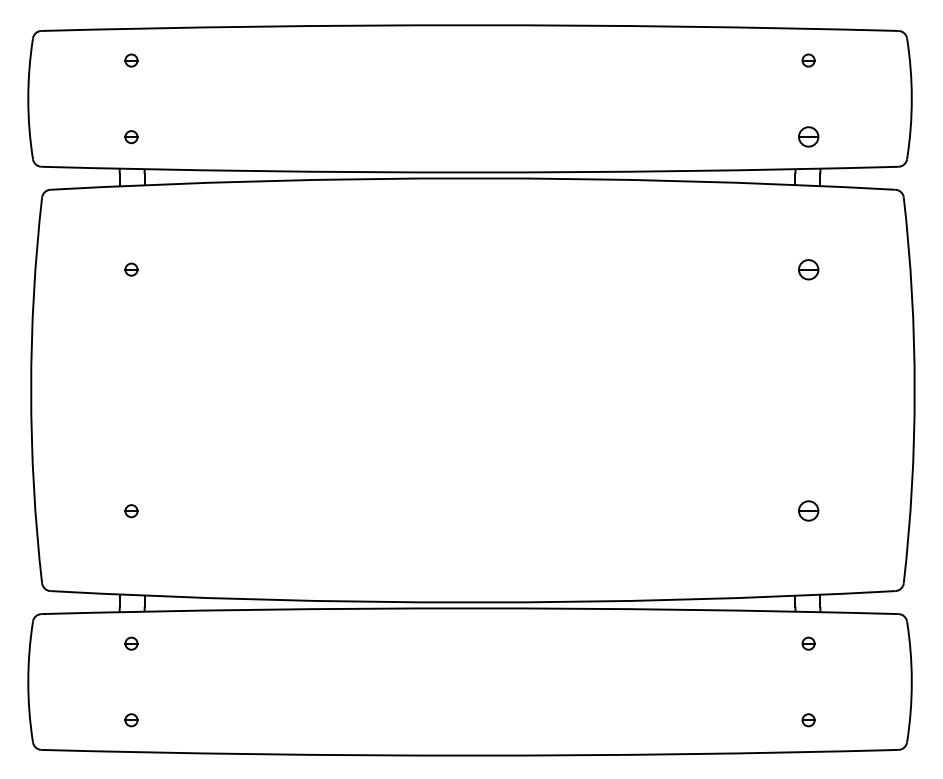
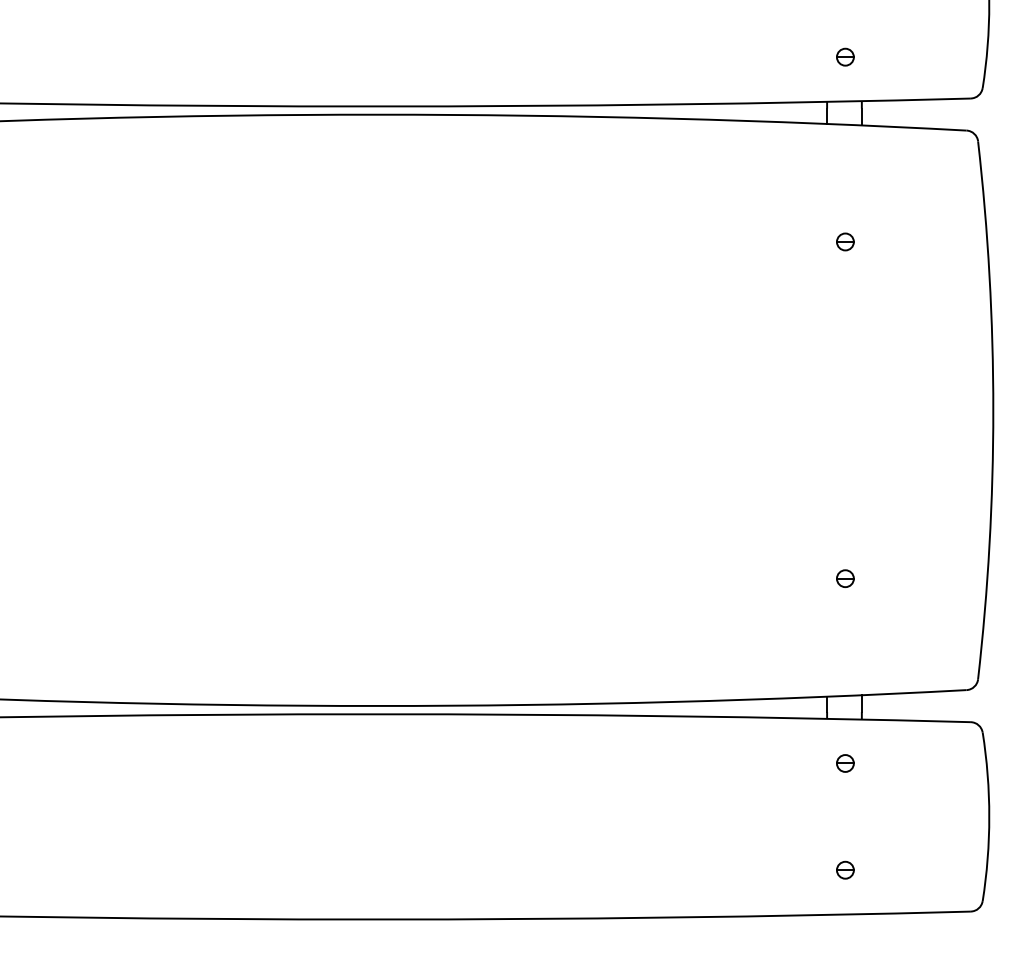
part: (808, 137) -> (845, 57), size x0.62
part: (808, 269) -> (845, 241), size x0.62
part: (808, 511) -> (845, 579), size x0.62

